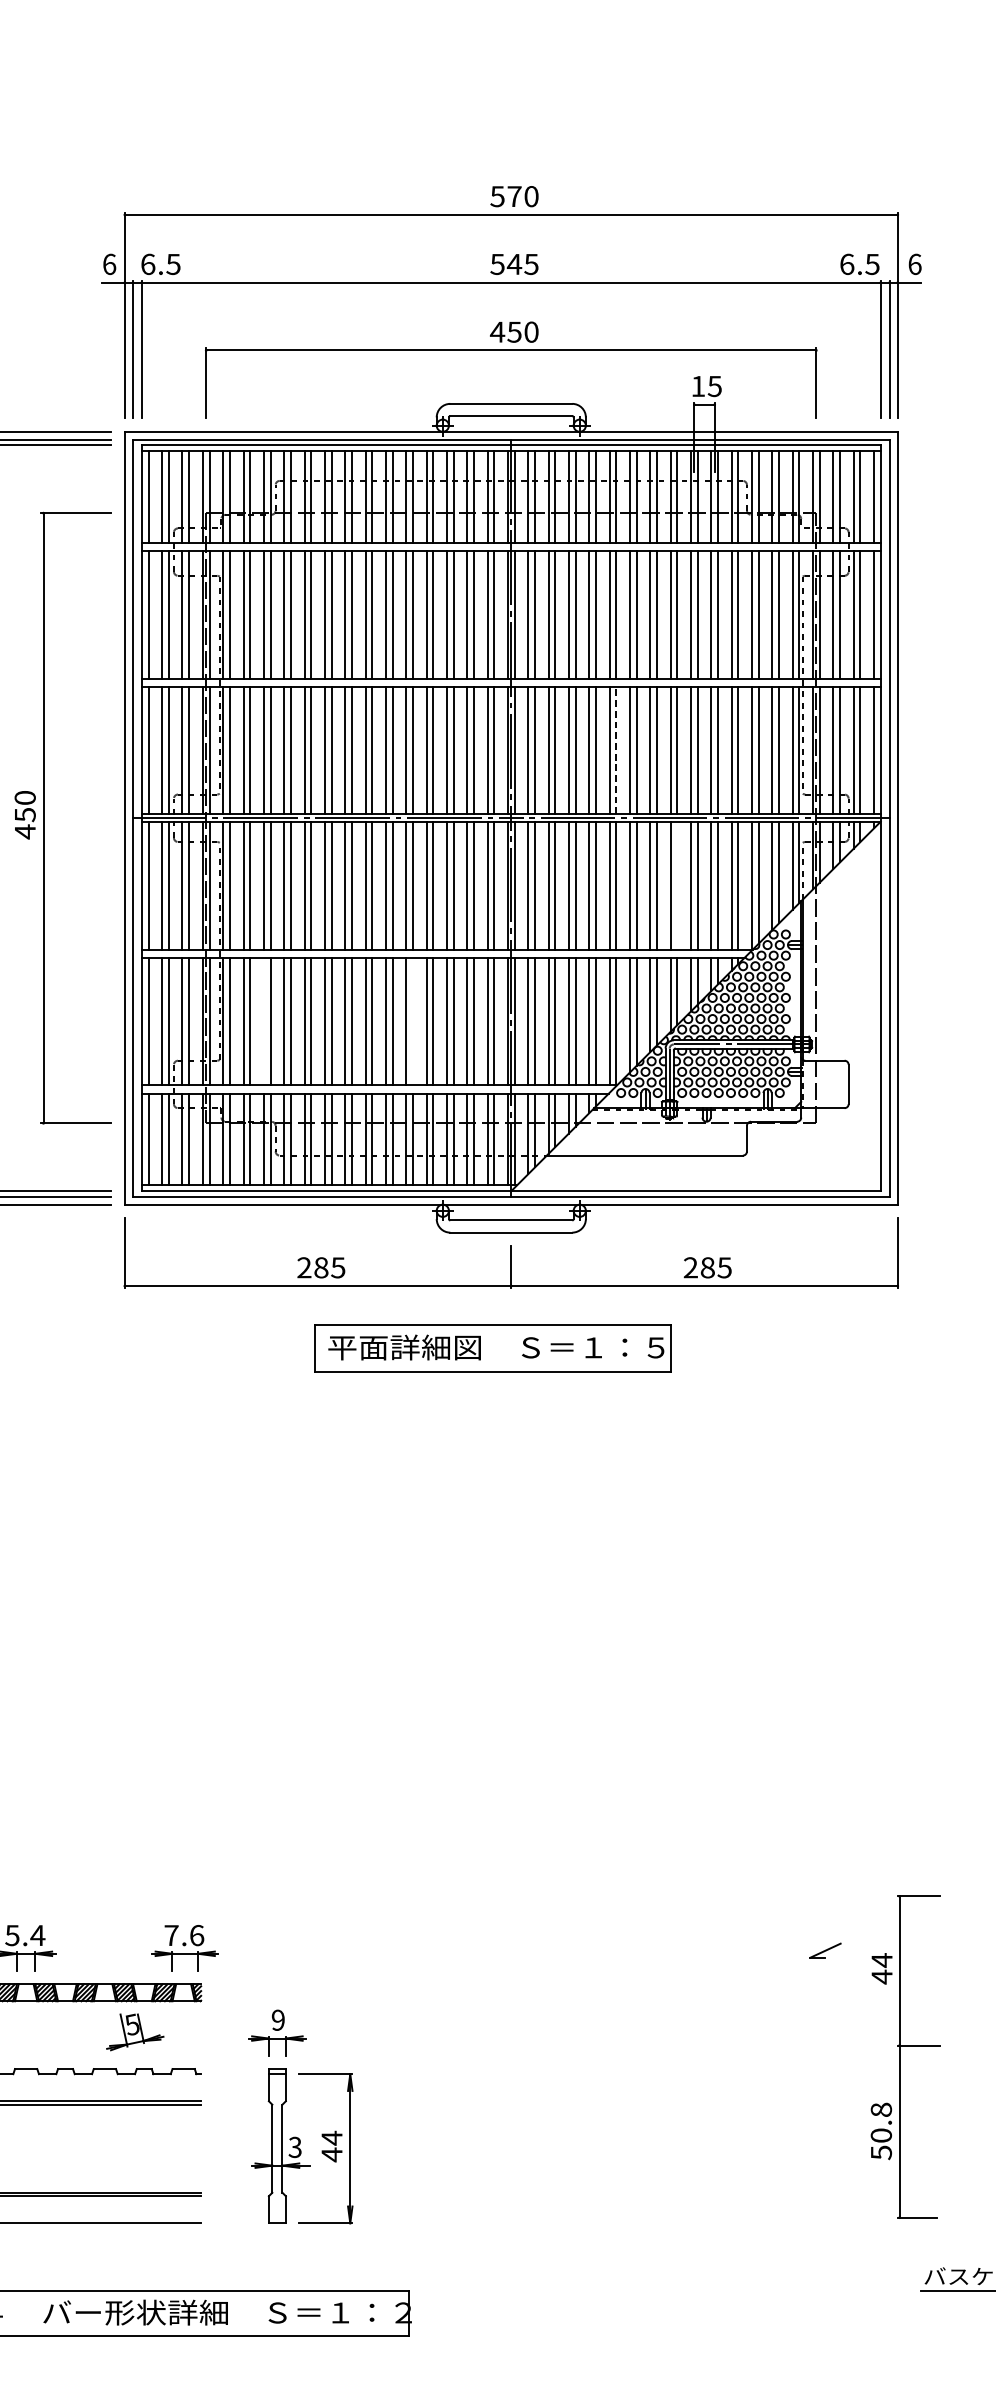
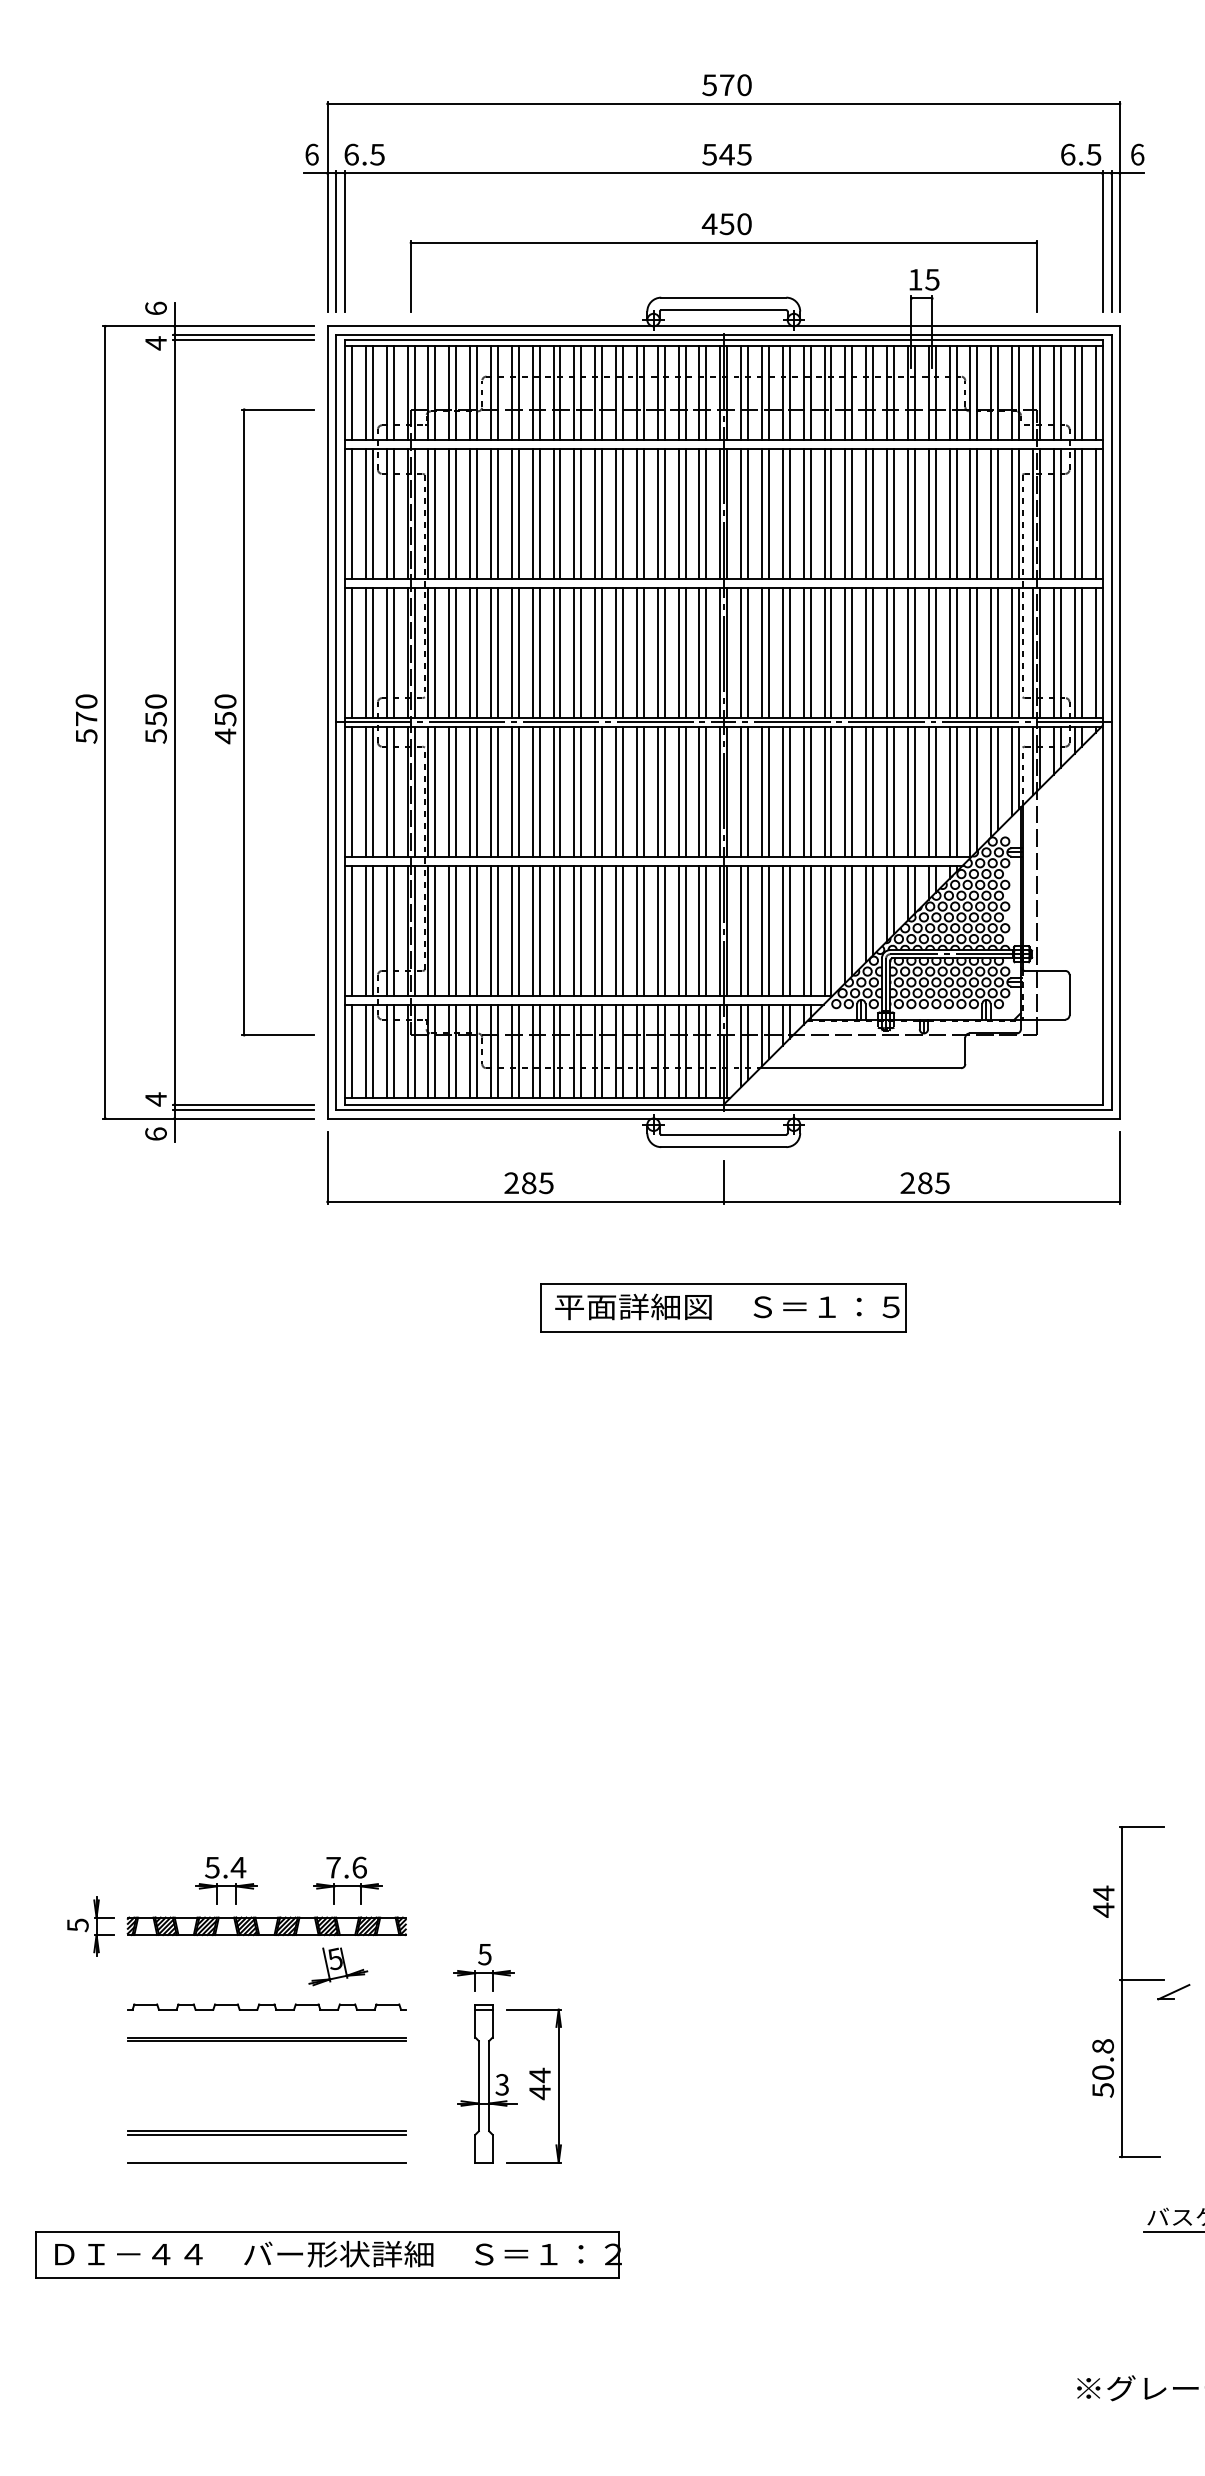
line: (616, 750) -> (831, 652), dashed -> solid
line: (677, 885) -> (894, 791), added
line: (264, 1021) -> (470, 930), added
line: (413, 1021) -> (623, 930), added
part: (492, 1348) -> (723, 1307), moved
part: (185, 1948) -> (347, 1880), moved
part: (825, 1951) -> (1173, 1992), moved
text: (277, 2020) -> (484, 1954), 9 -> 5

